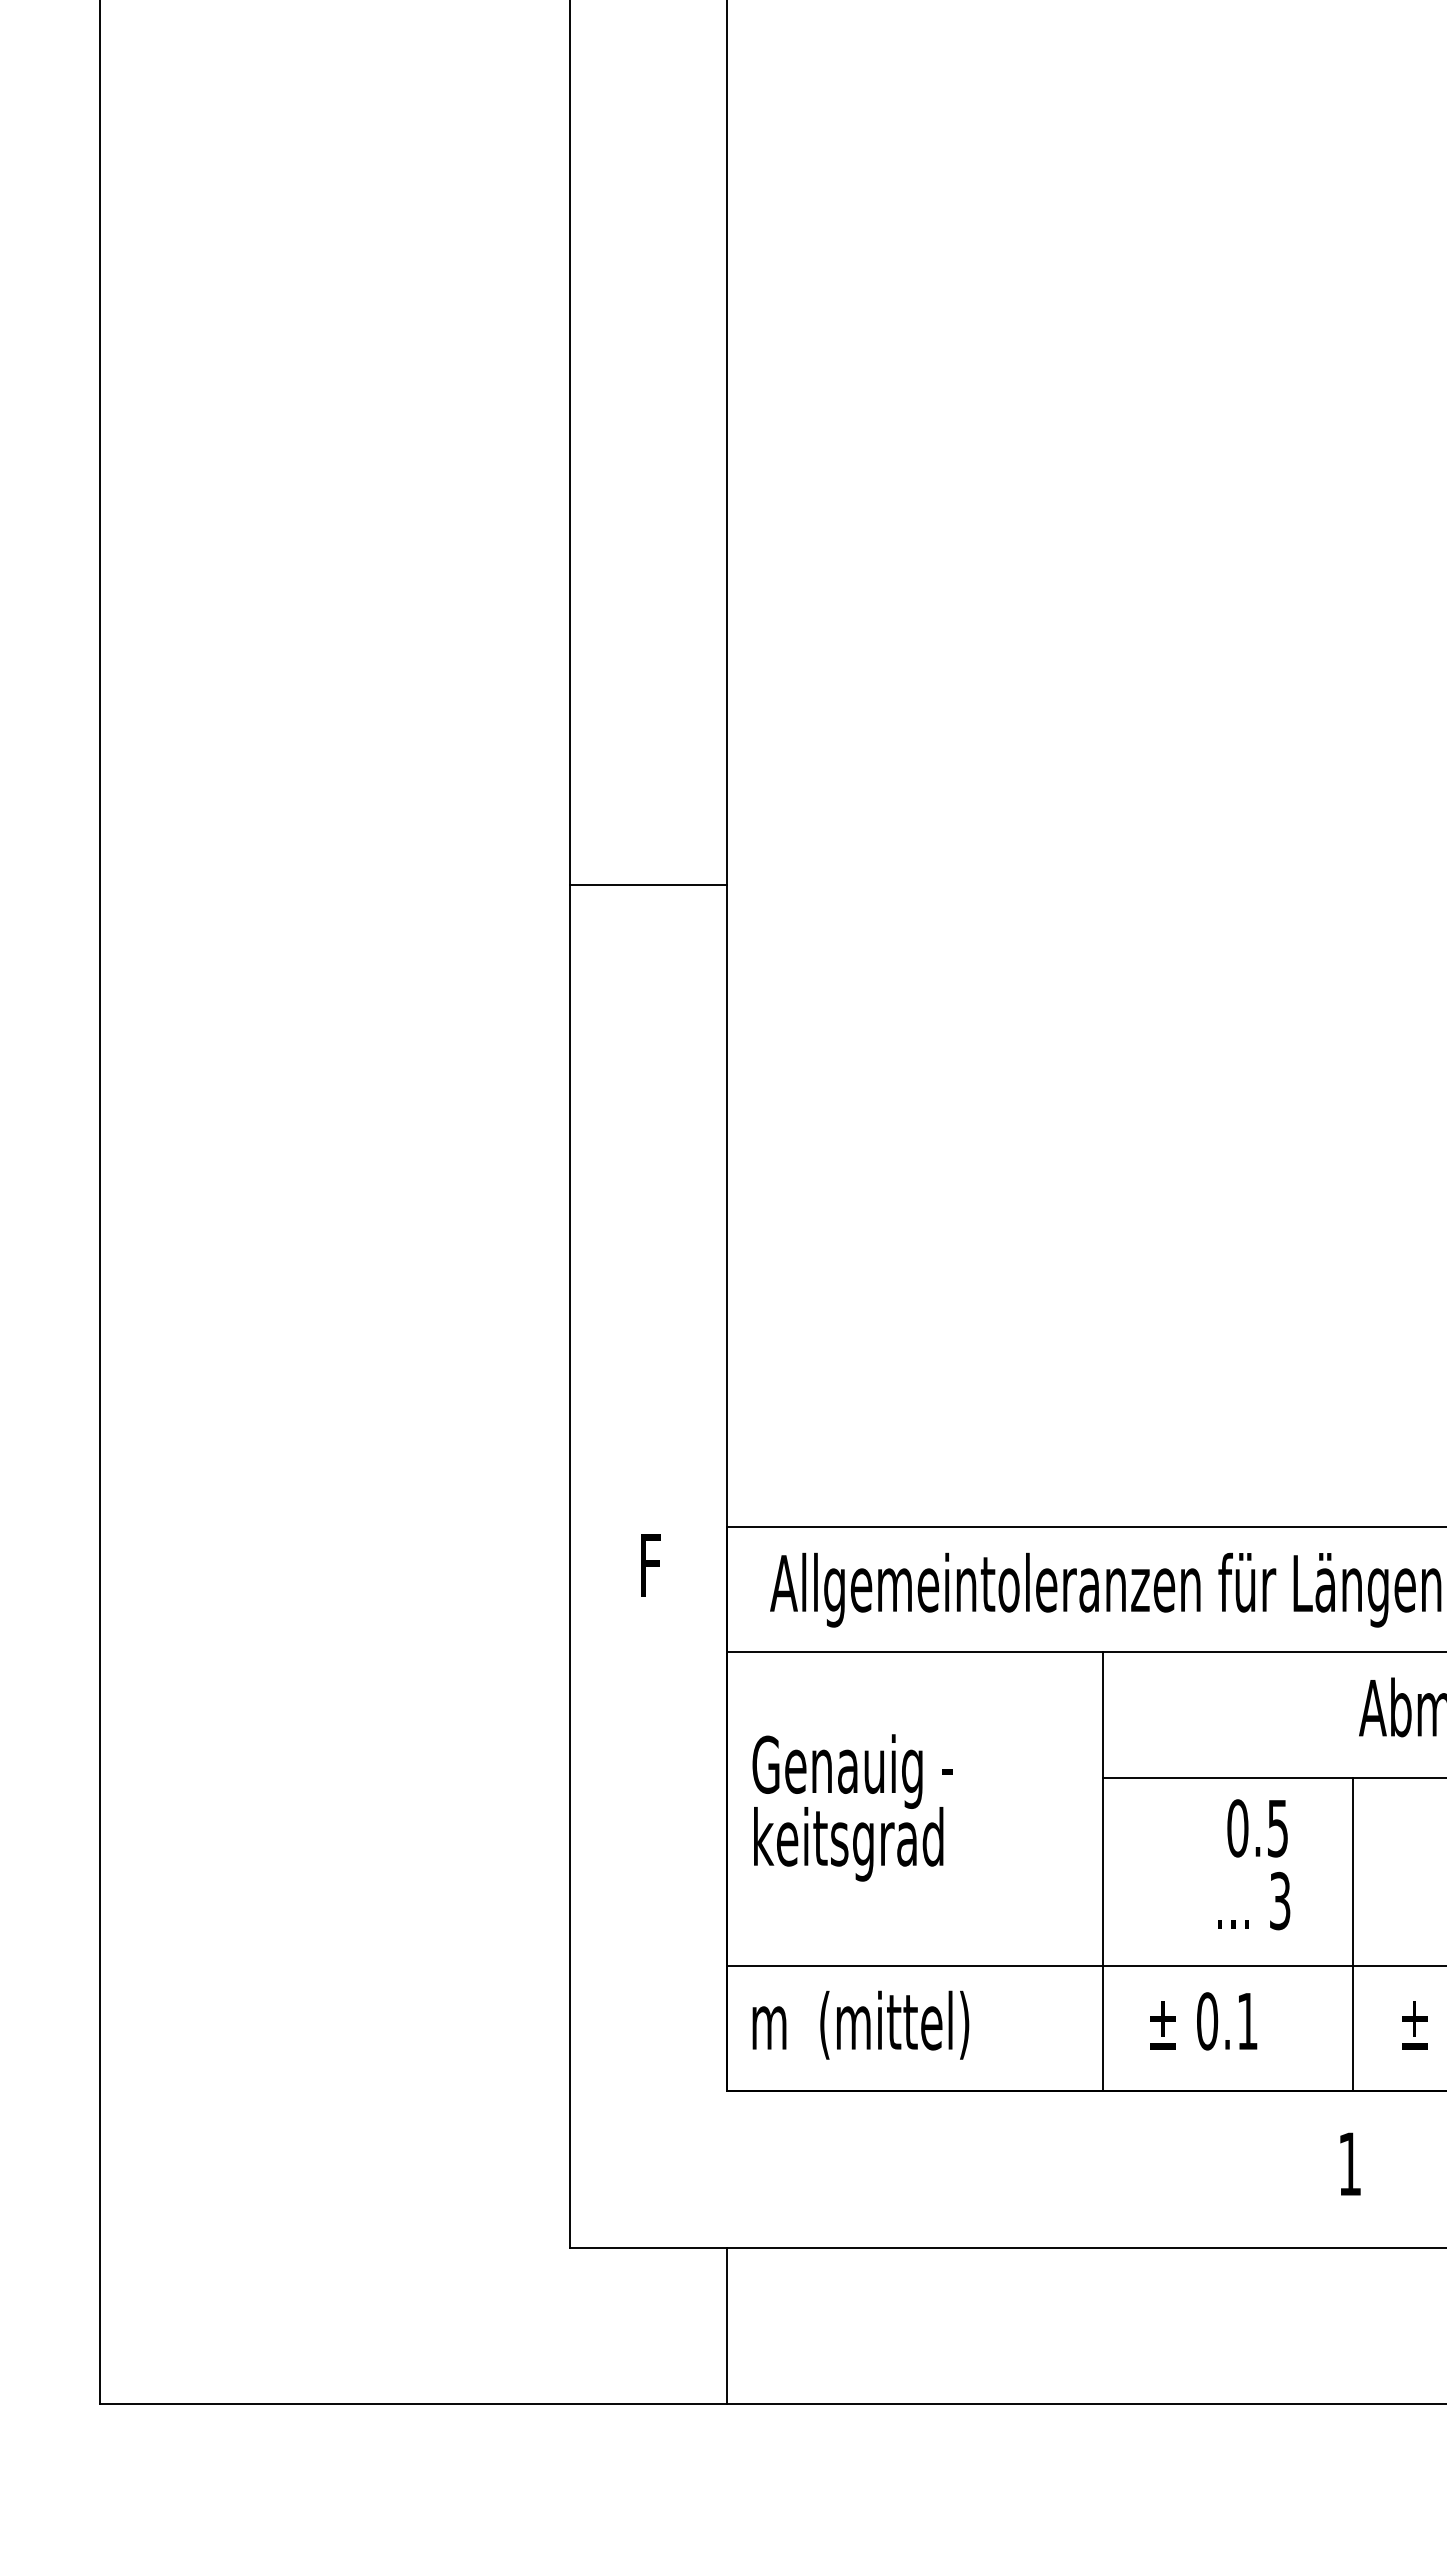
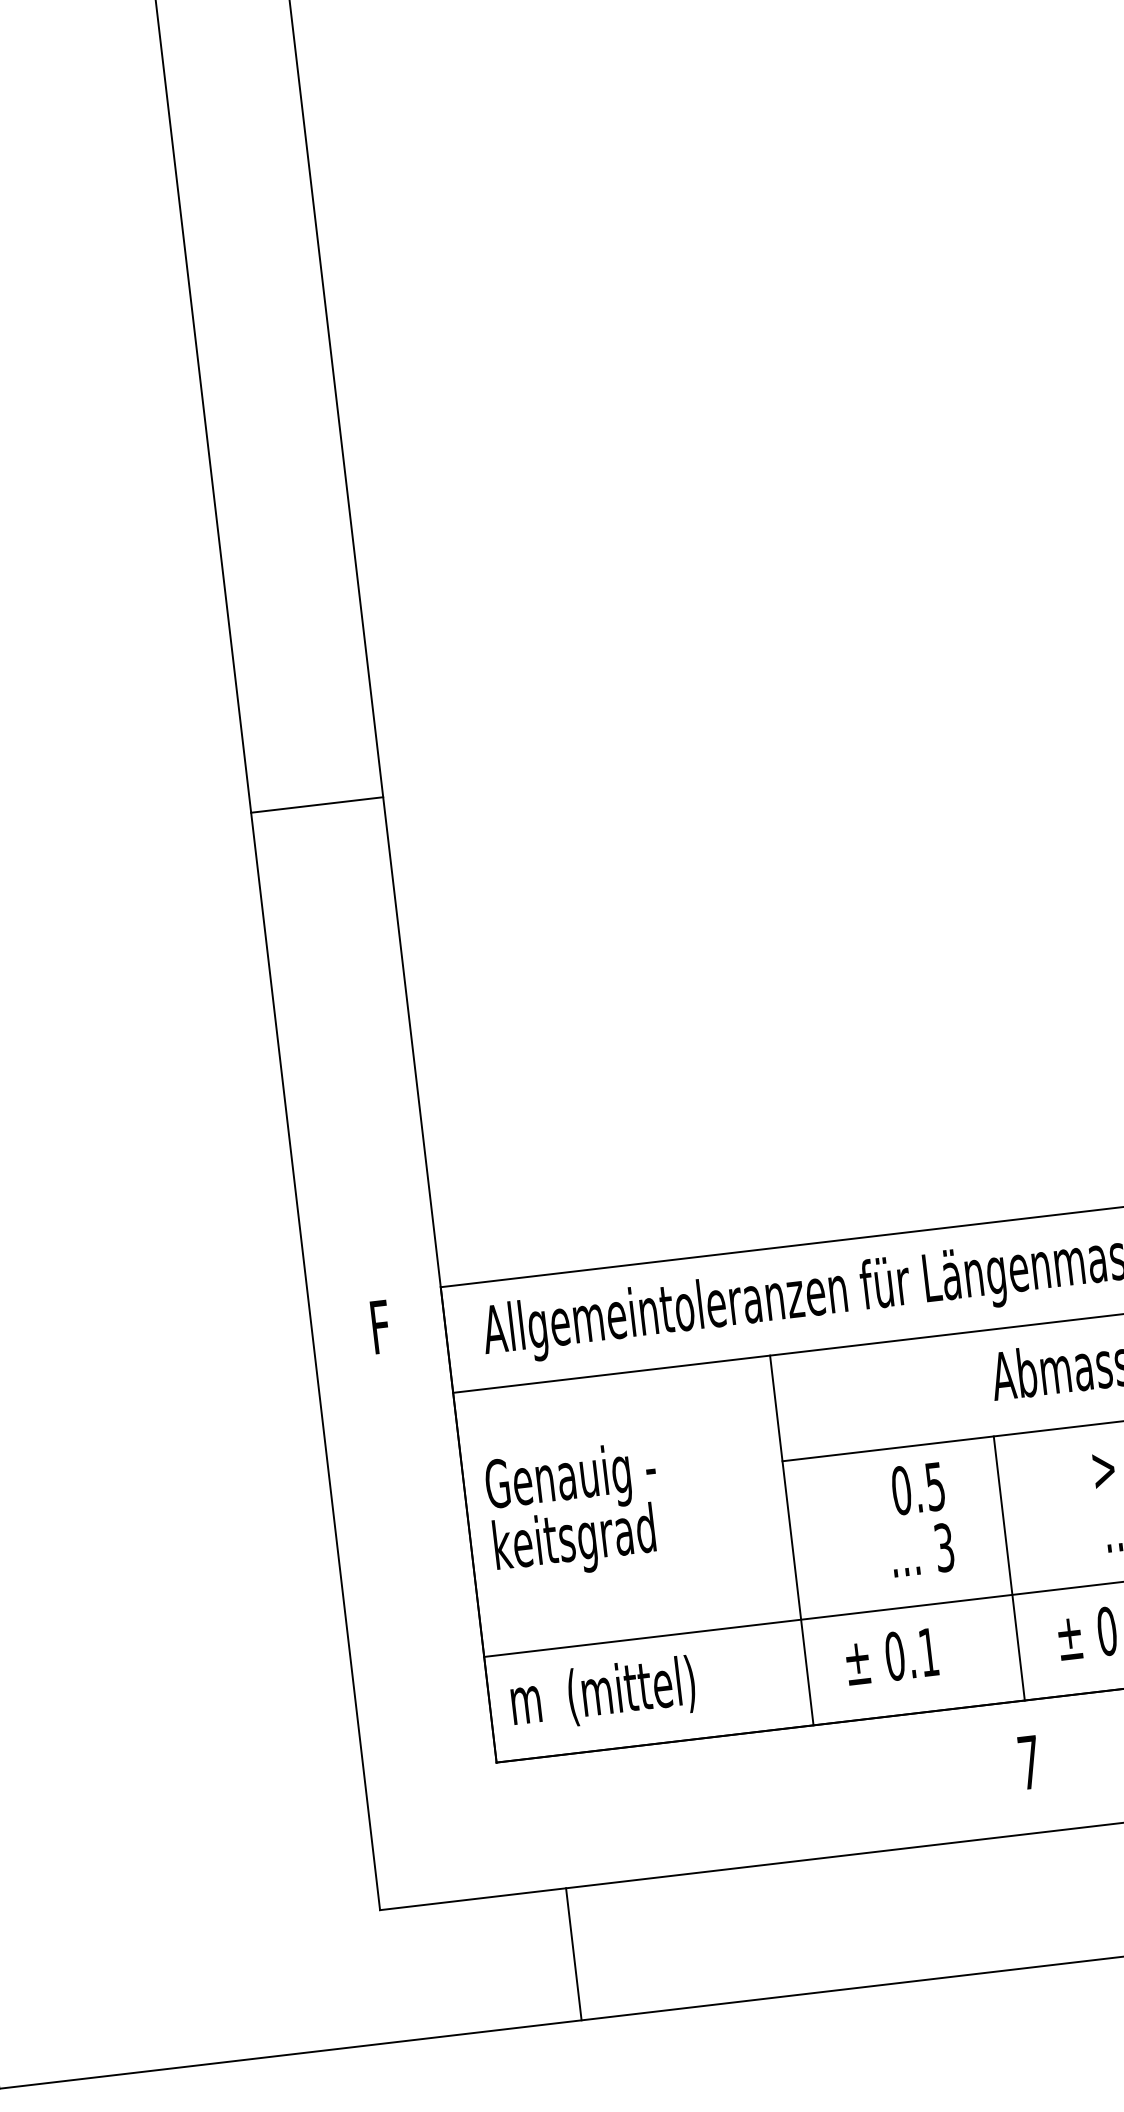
line: (648, 884) -> (317, 804), moved
text: (1349, 2163) -> (1028, 1762), 1 -> 7
line: (726, 2325) -> (573, 1954), moved

